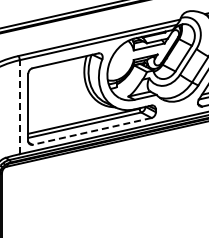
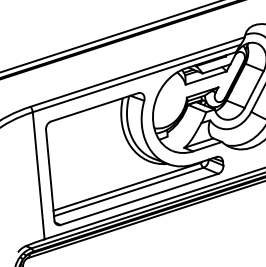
line: (19, 106) -> (38, 174), dashed -> solid
line: (91, 131) -> (138, 199), dashed -> solid

